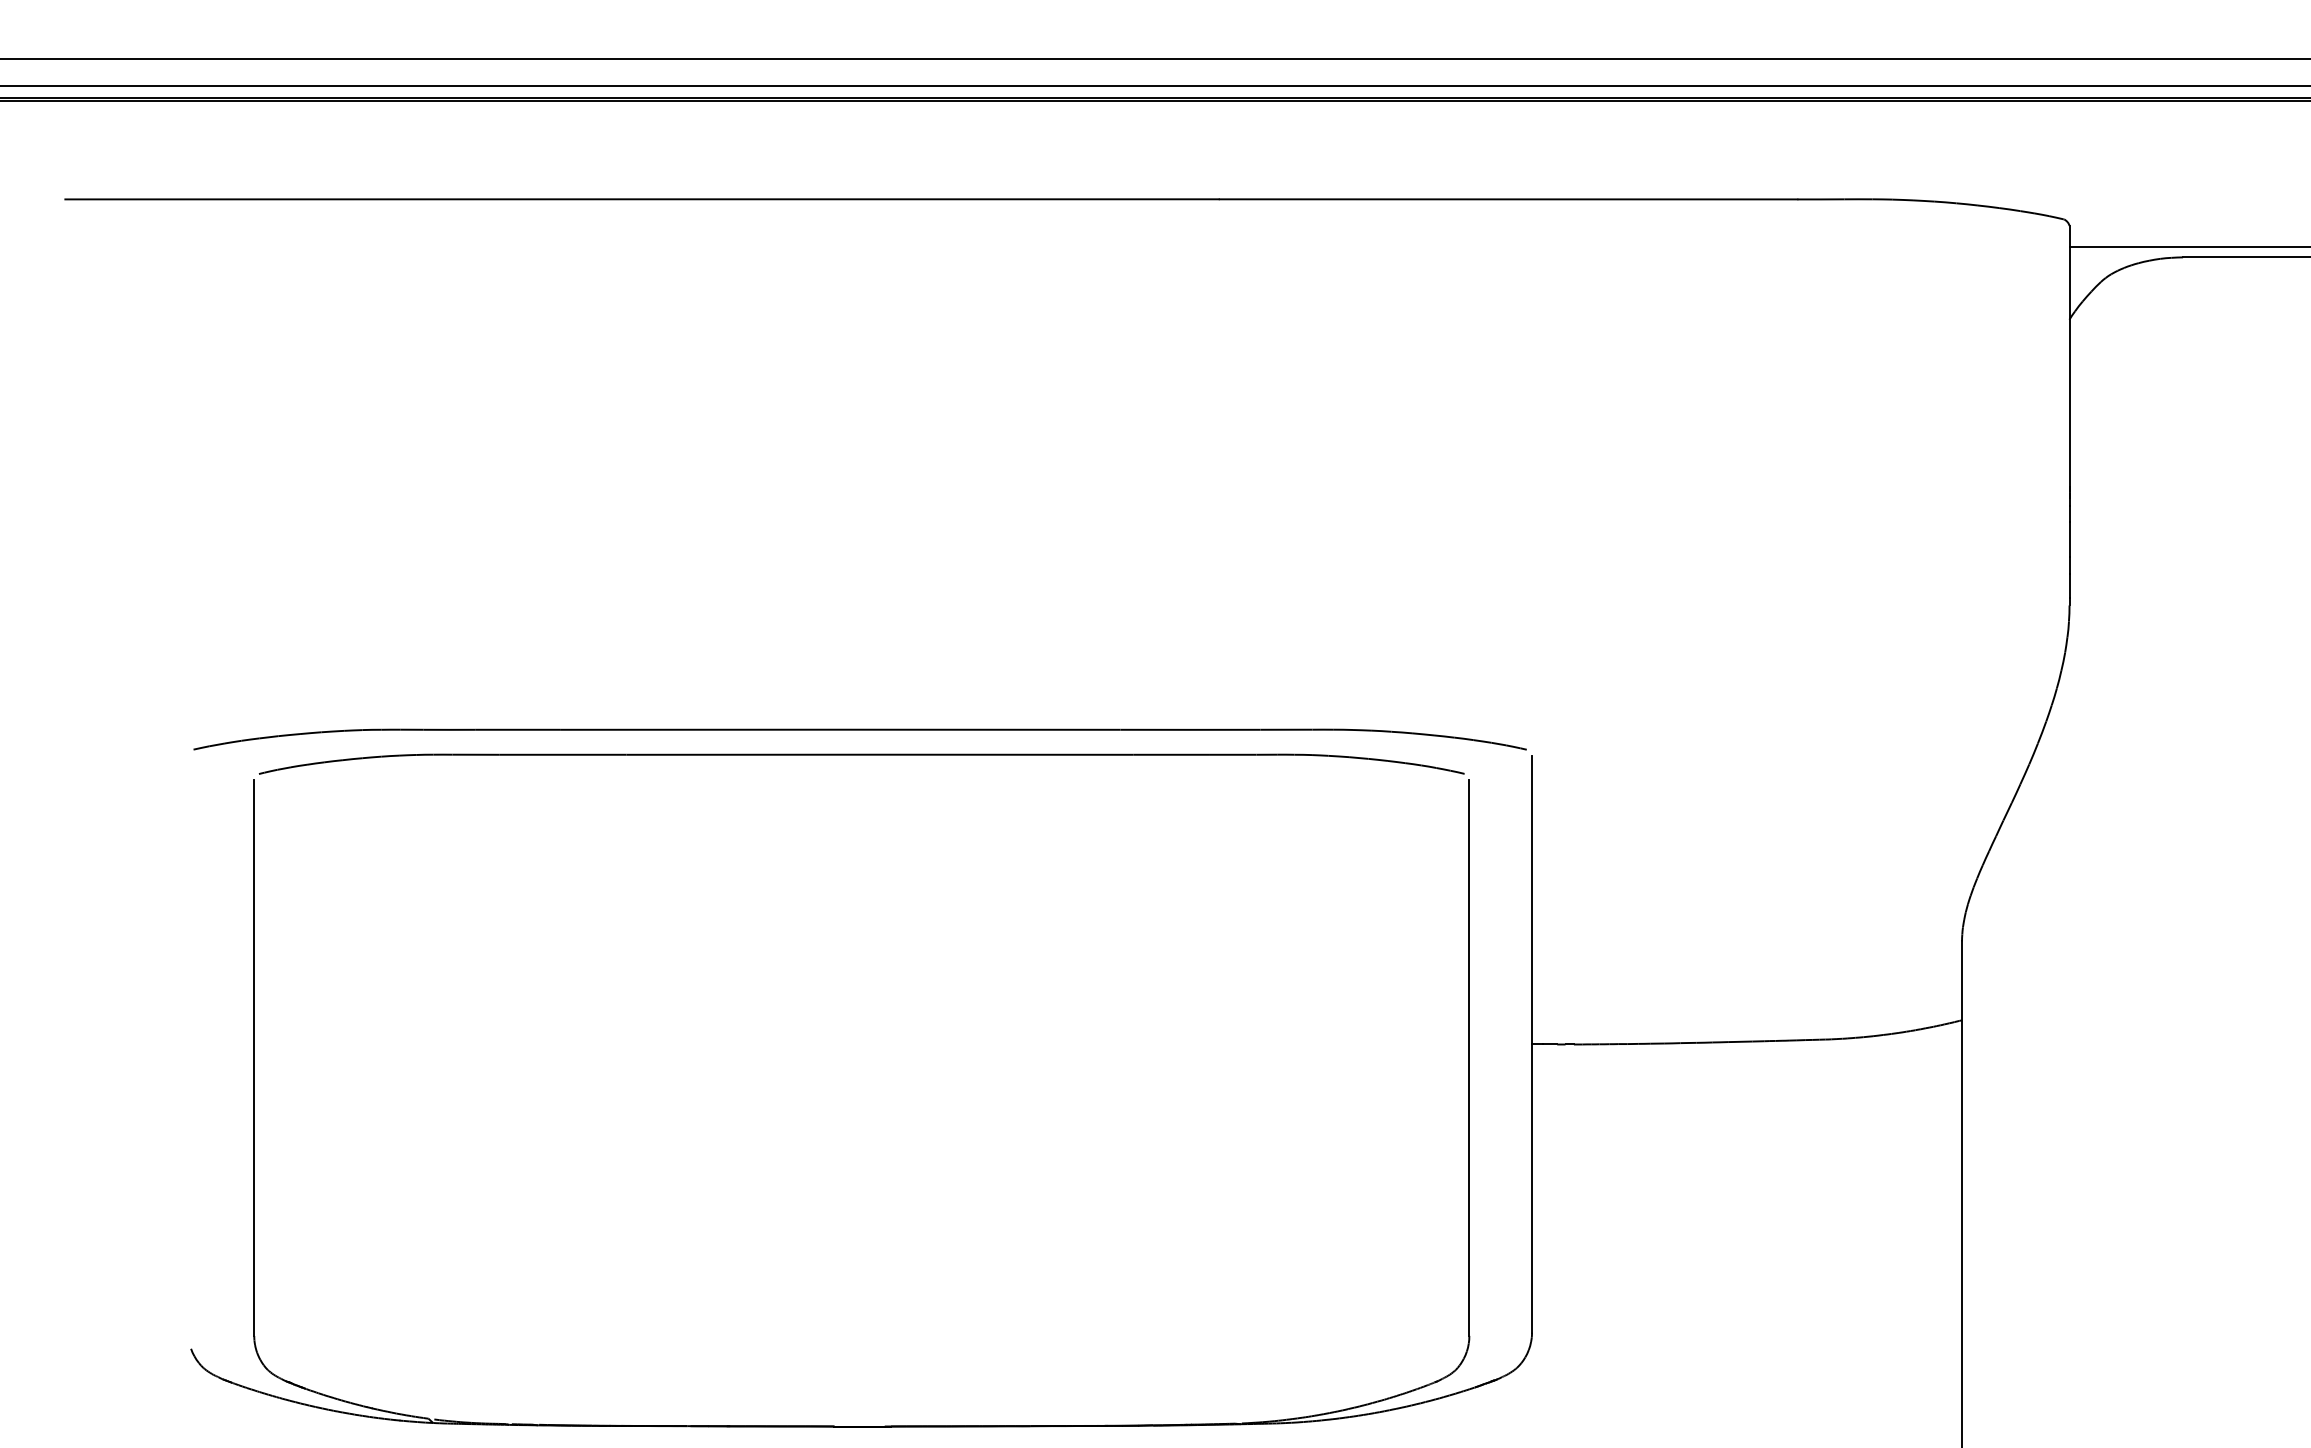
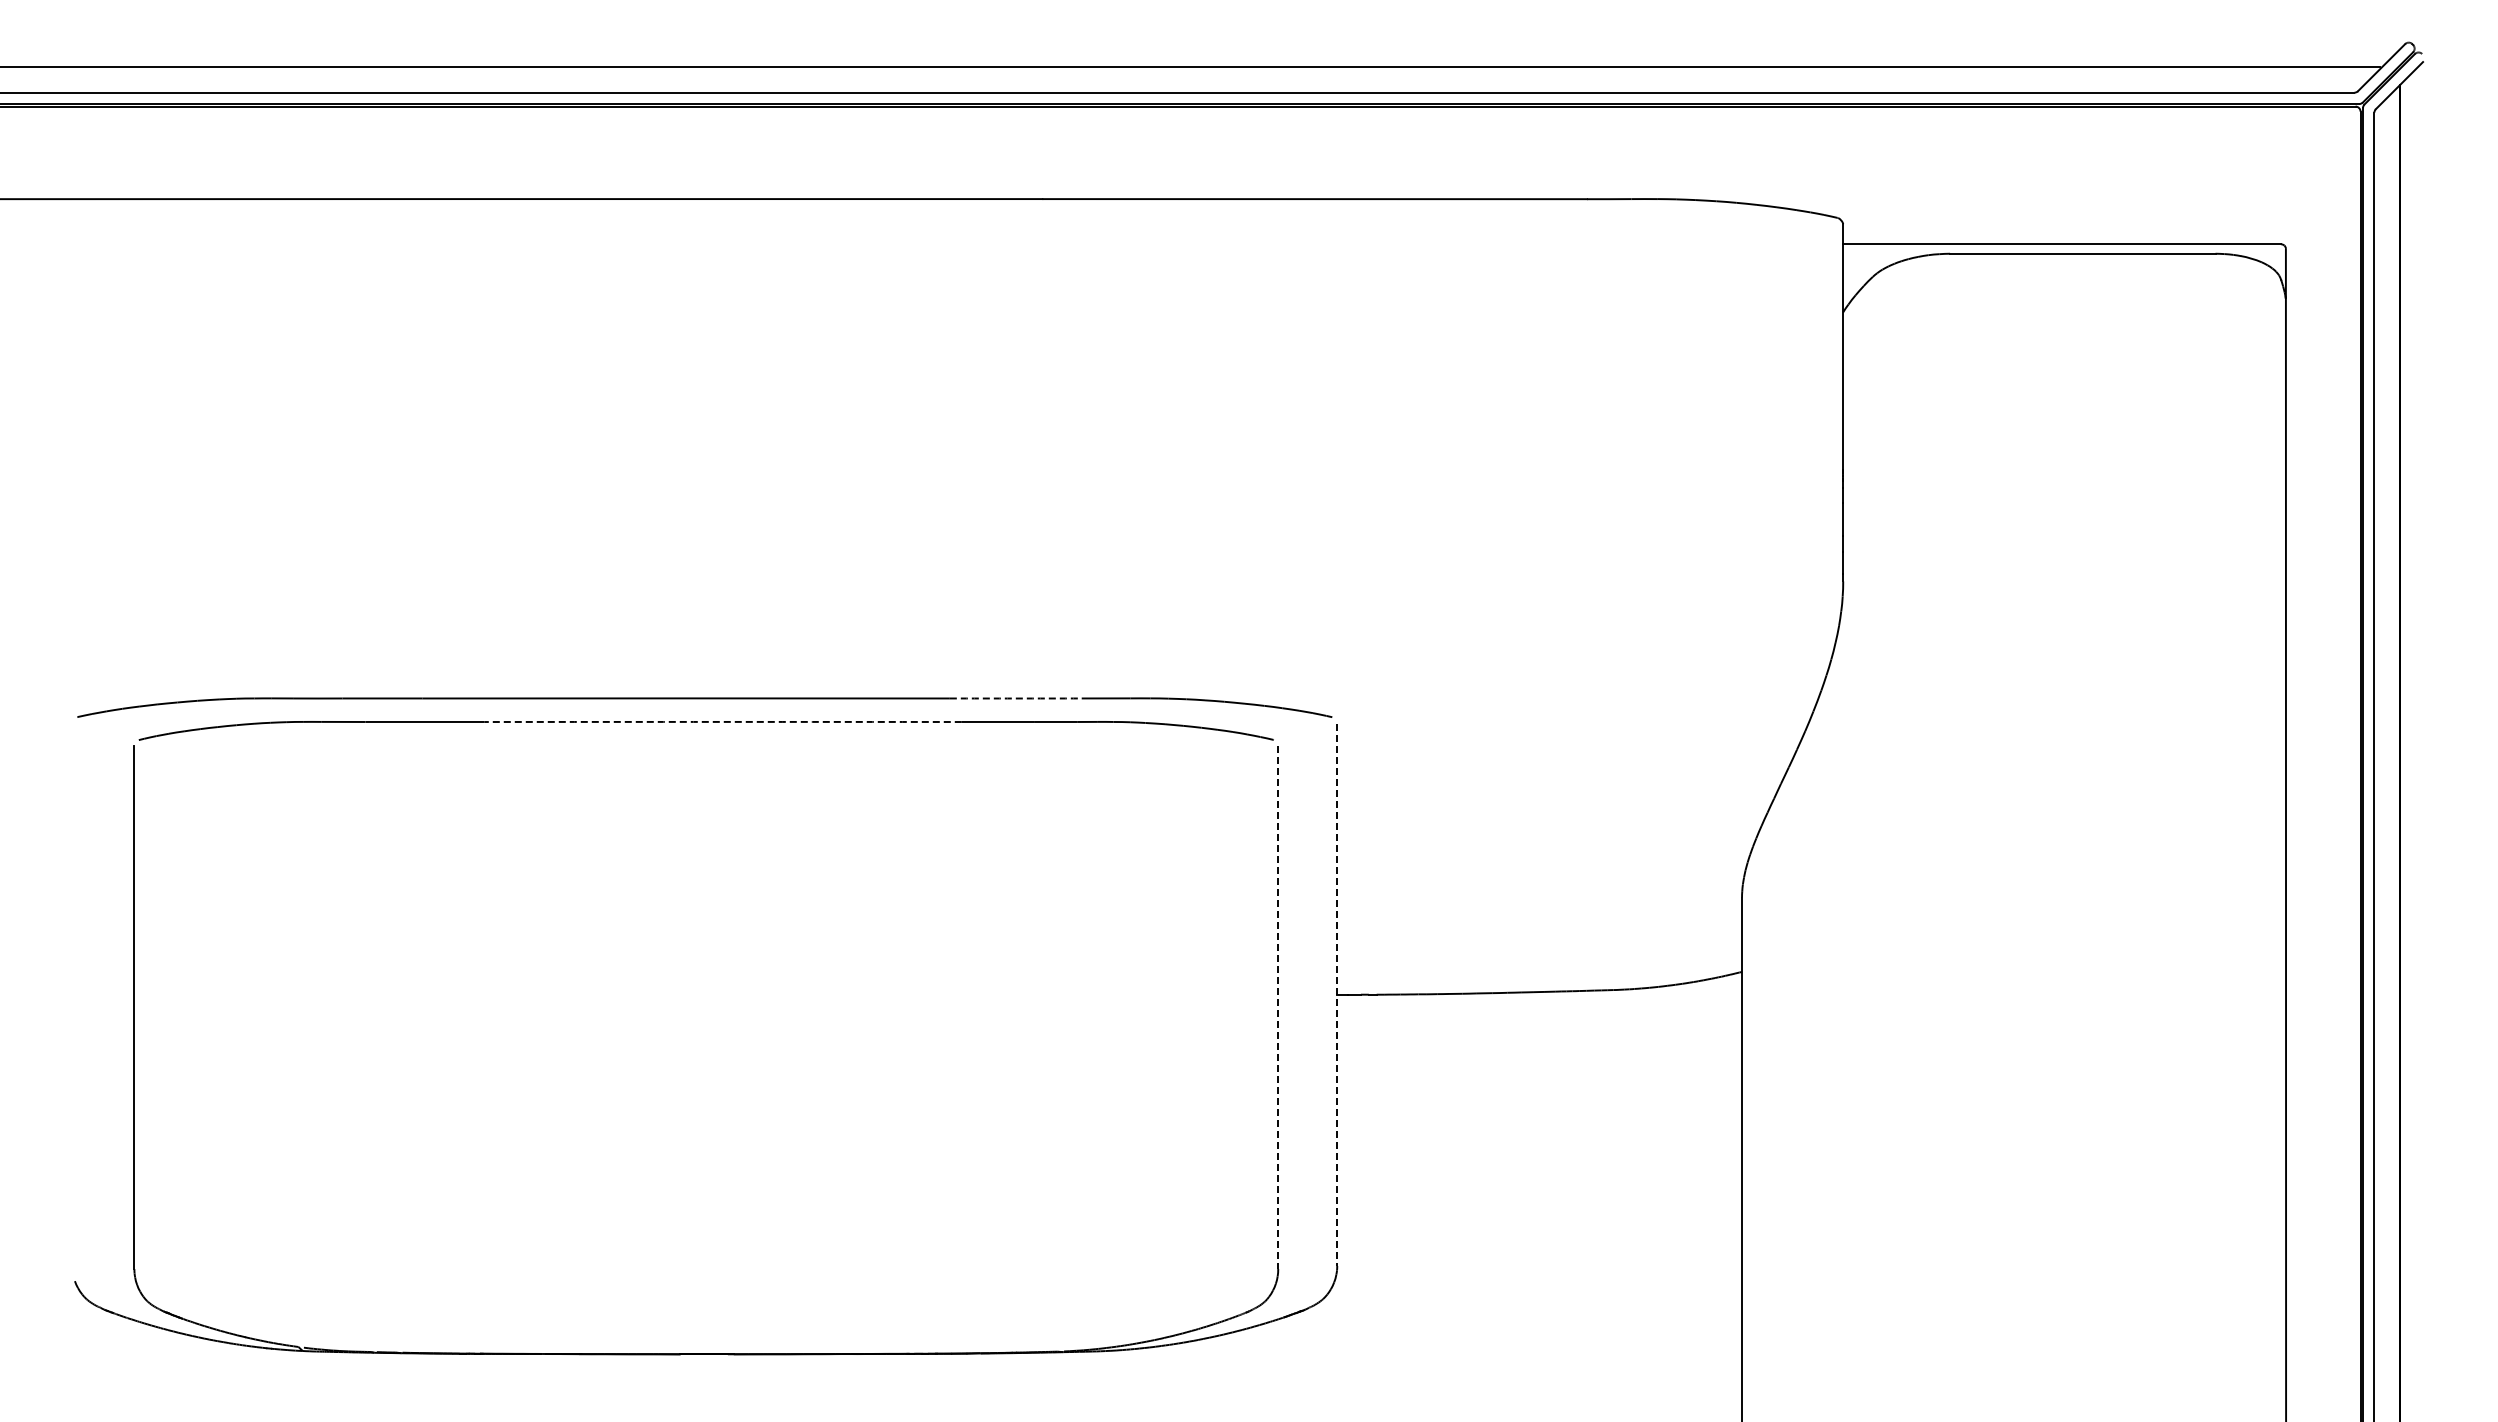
arc: (1190, 729) -> (1015, 698), solid -> dashed
arc: (880, 754) -> (723, 721), solid -> dashed
line: (1532, 1045) -> (1337, 995), solid -> dashed
line: (1469, 1059) -> (1278, 1008), solid -> dashed

